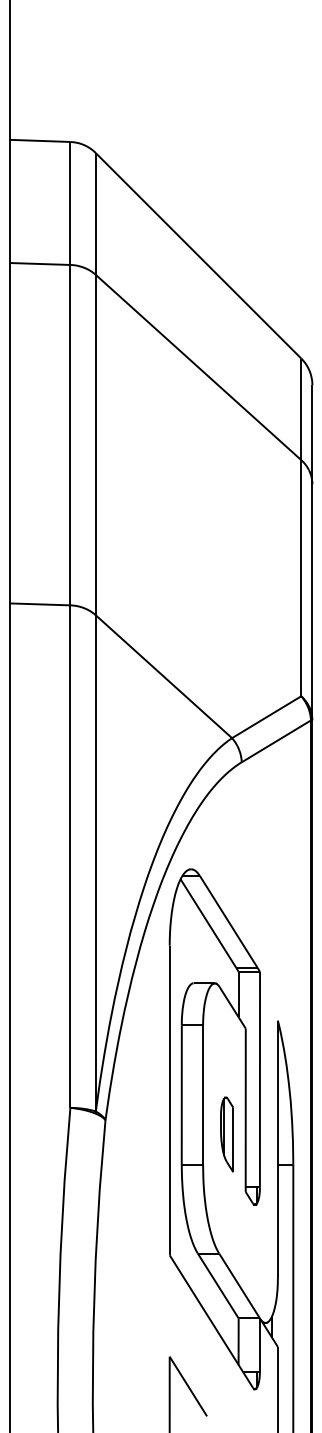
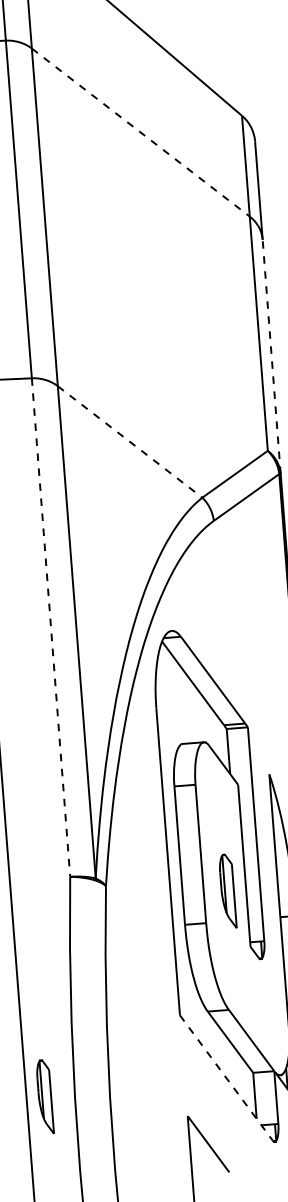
line: (198, 367) -> (140, 132), solid -> dashed
line: (312, 601) -> (271, 356), solid -> dashed
line: (163, 676) -> (129, 441), solid -> dashed
line: (70, 857) -> (51, 628), solid -> dashed
line: (211, 1321) -> (226, 1077), solid -> dashed
part: (27, 1326) -> (44, 1096), added

